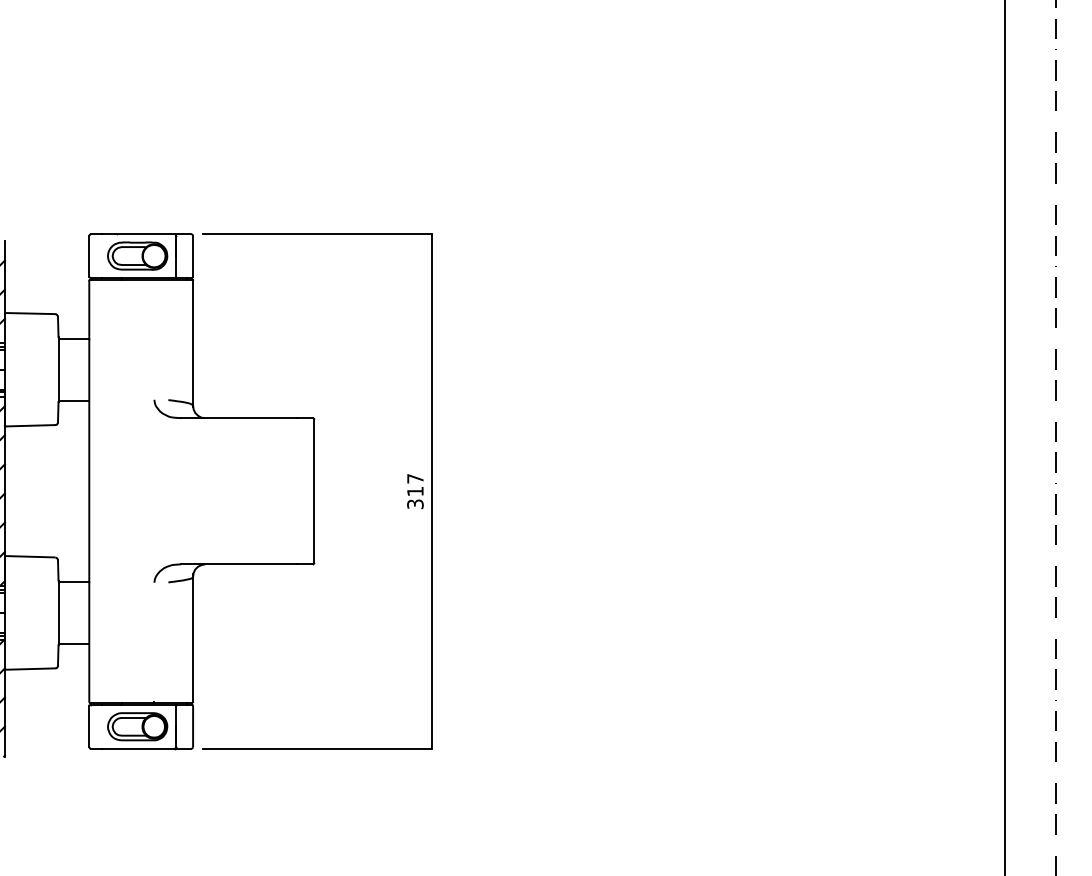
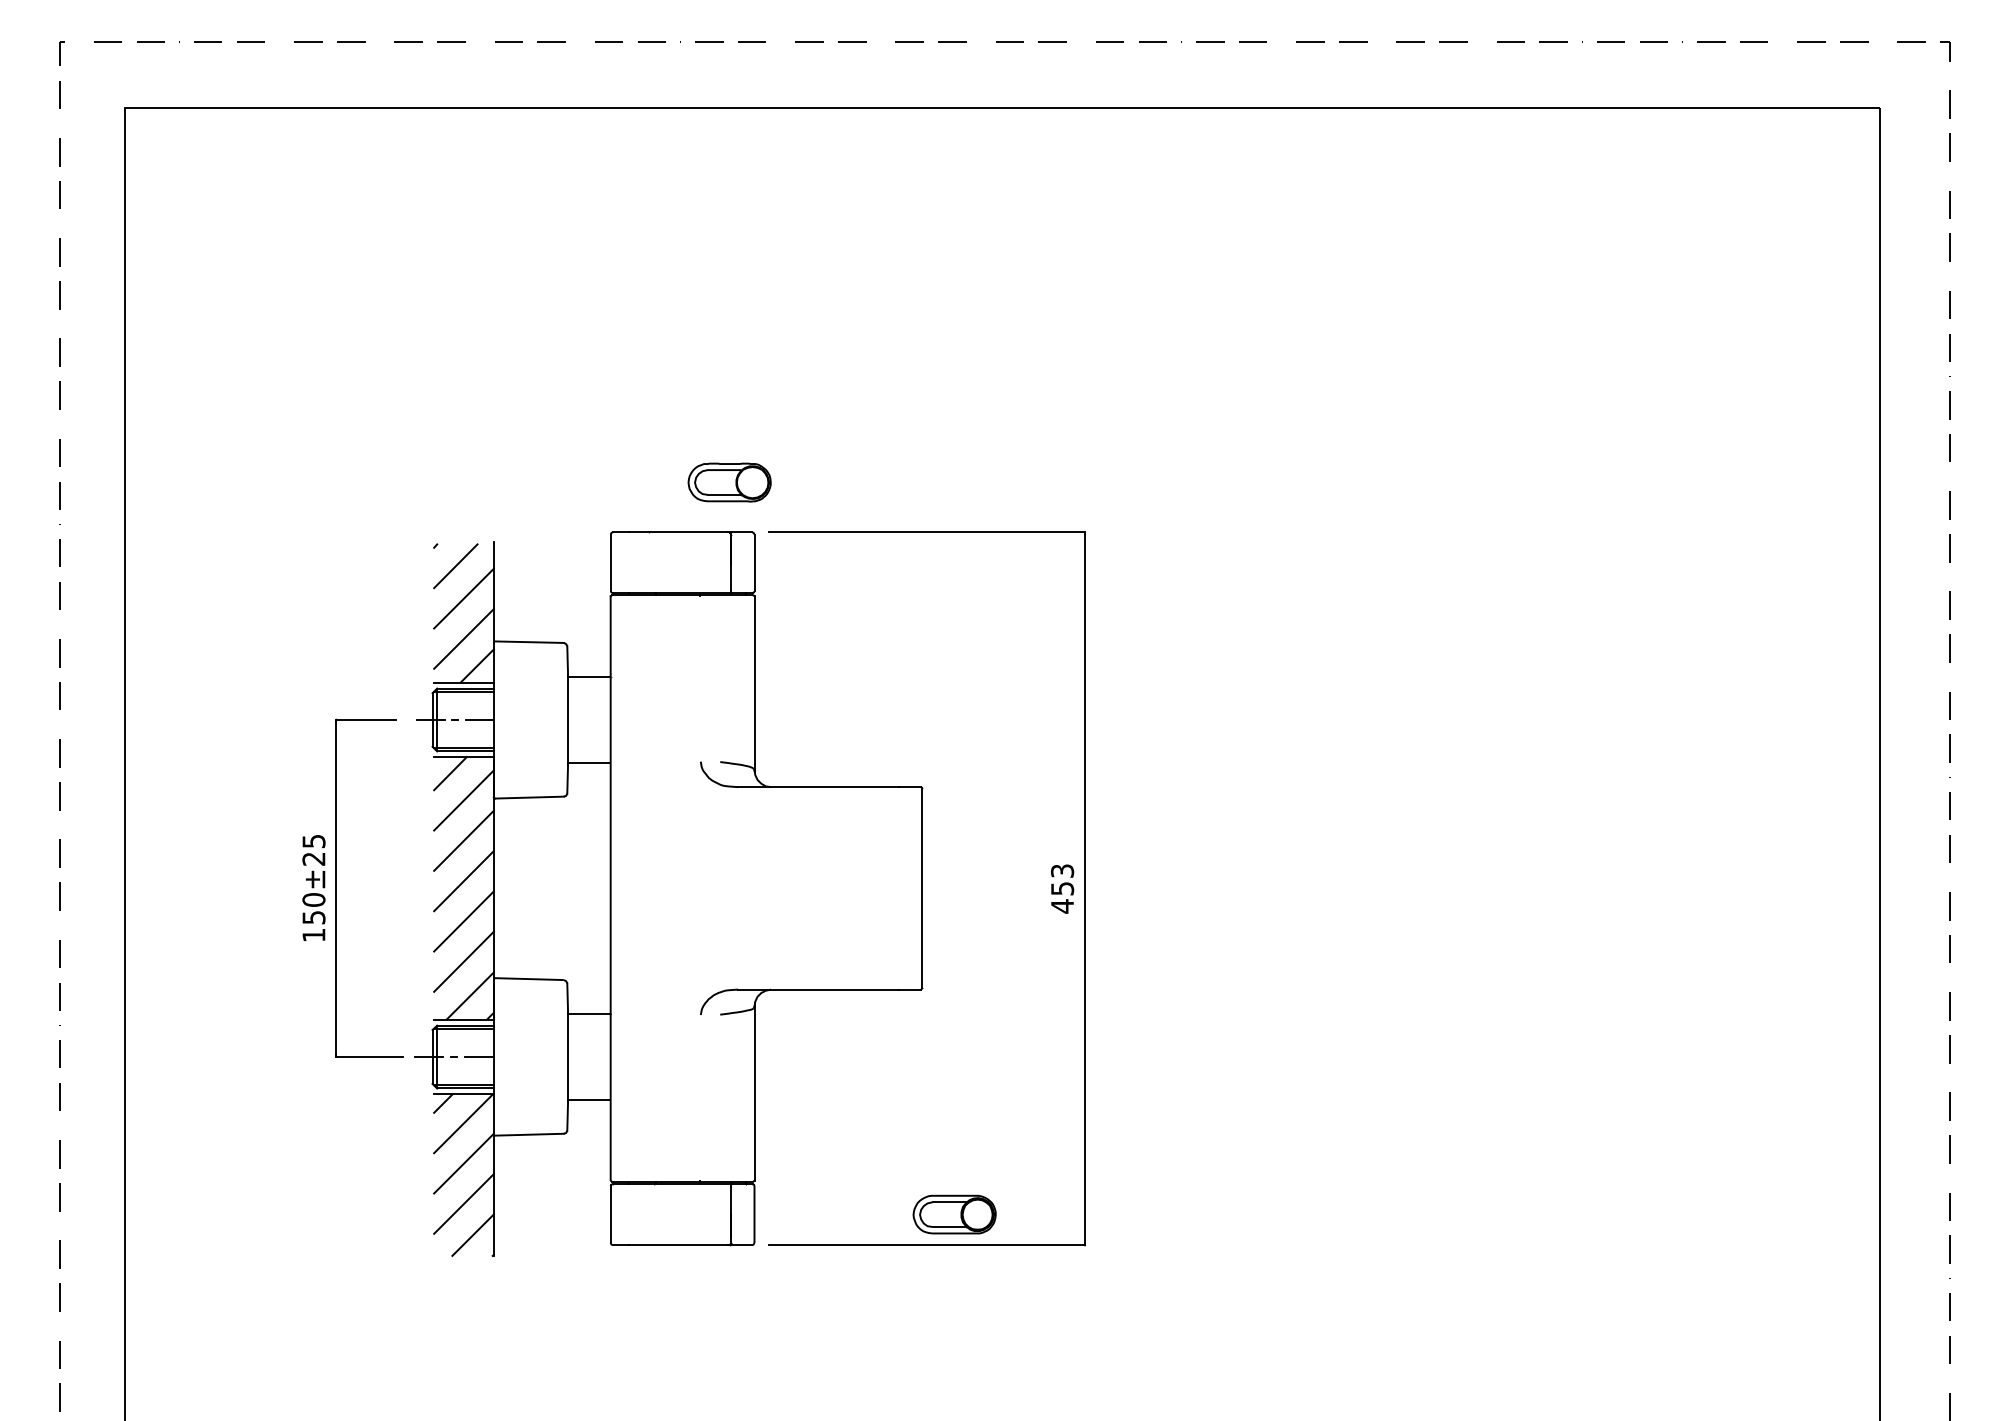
part: (137, 256) -> (729, 482), moved
text: (415, 491) -> (1062, 888), 317 -> 453
part: (137, 726) -> (954, 1214), moved

